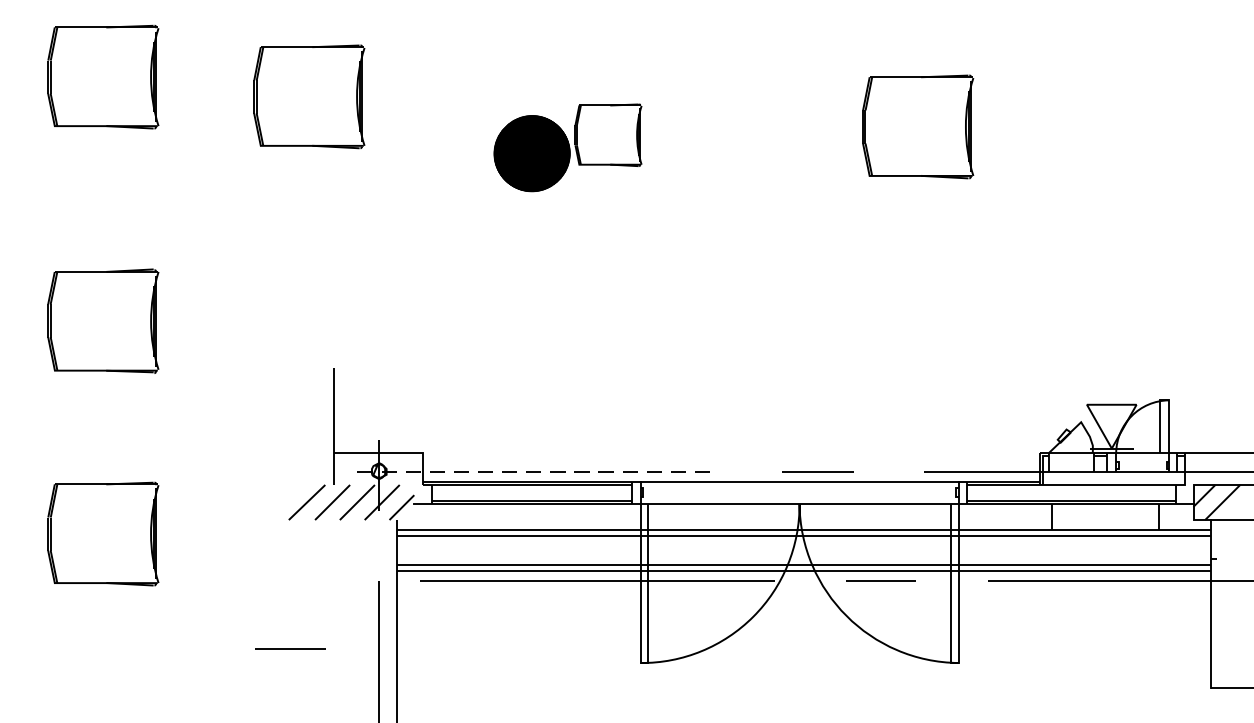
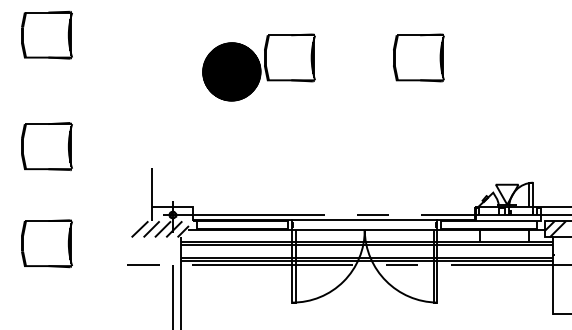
part: (308, 95) -> (140, 43), removed
part: (566, 147) -> (258, 67), size x1.67
line: (533, 472) -> (243, 215), dashed -> solid
line: (290, 647) -> (143, 264), moved

